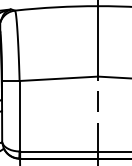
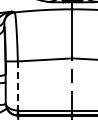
line: (19, 116) -> (17, 86), solid -> dashed

